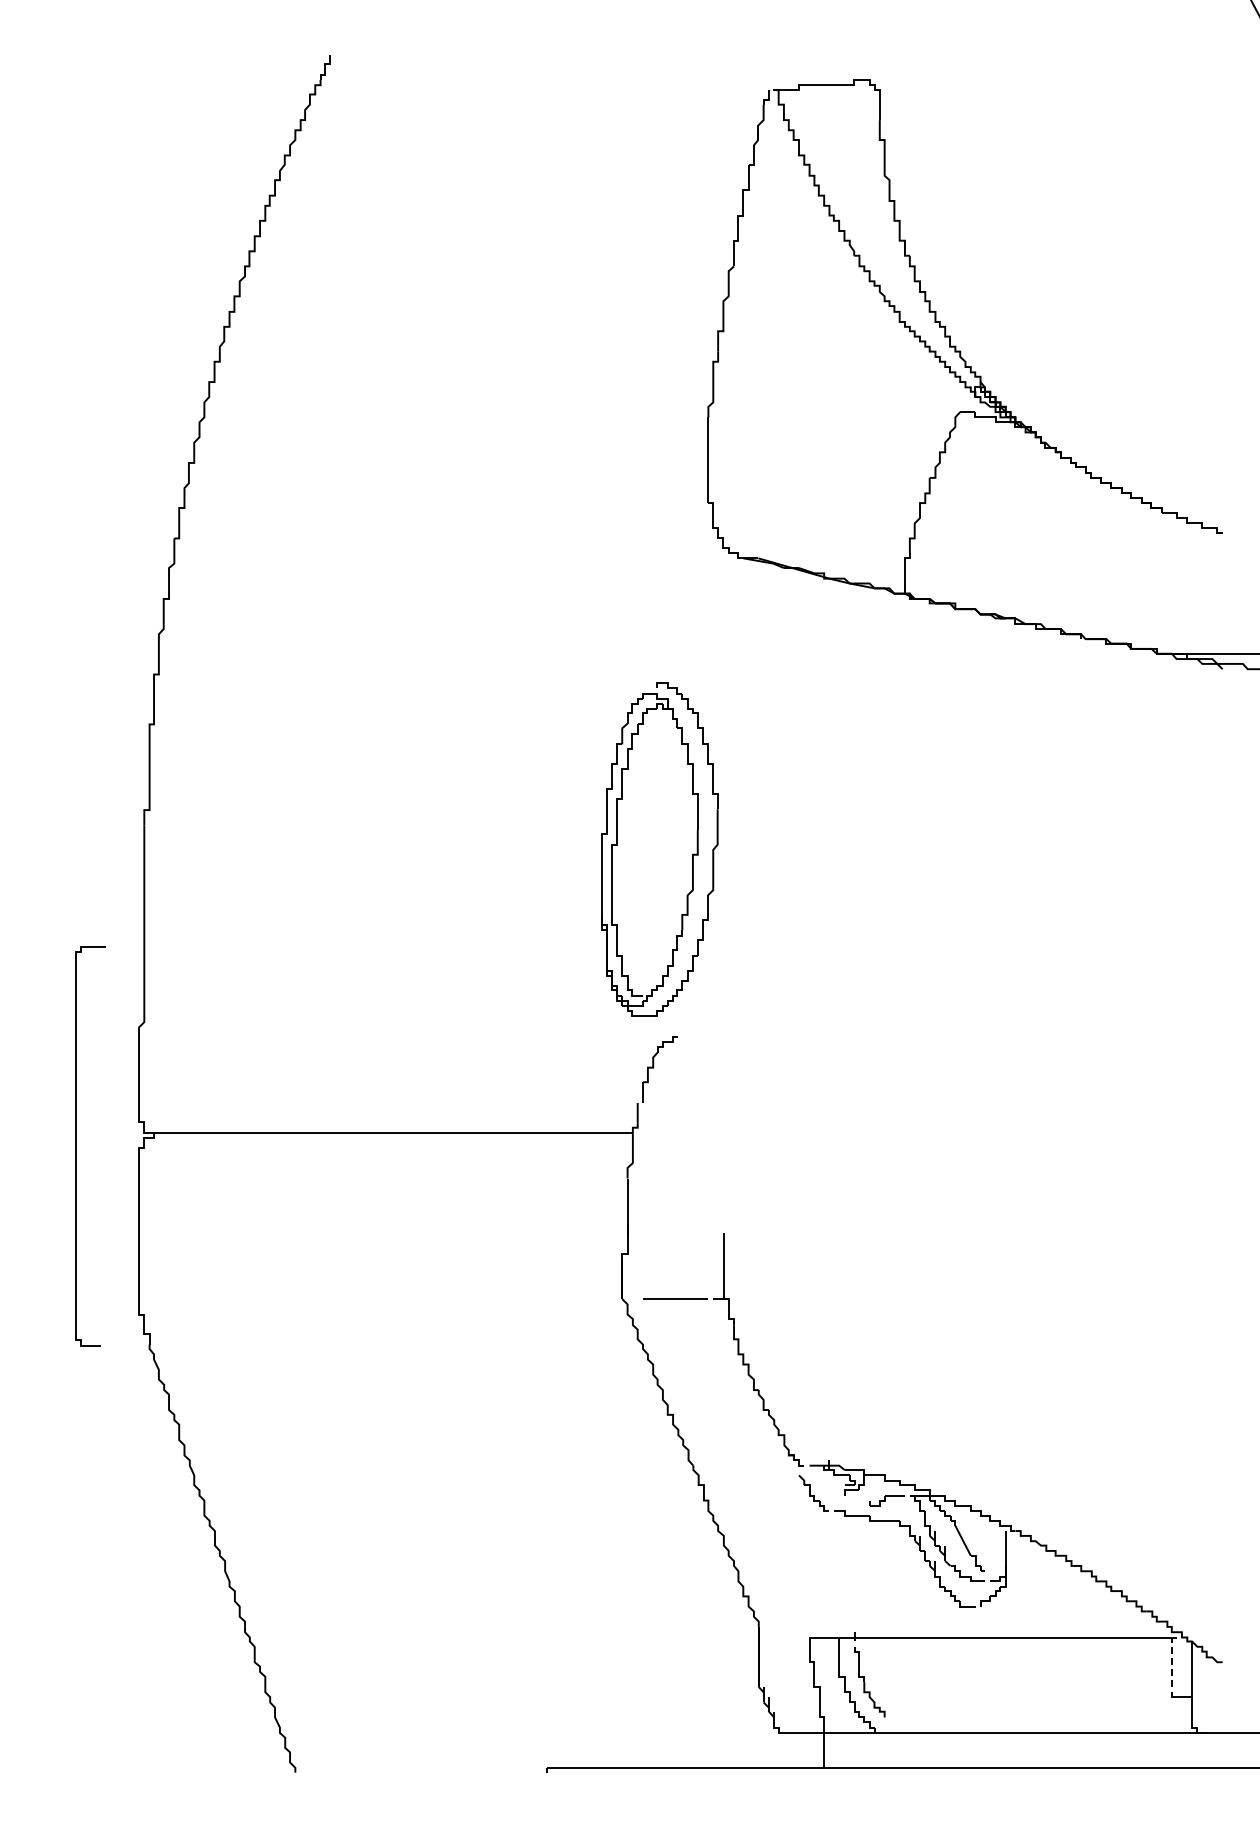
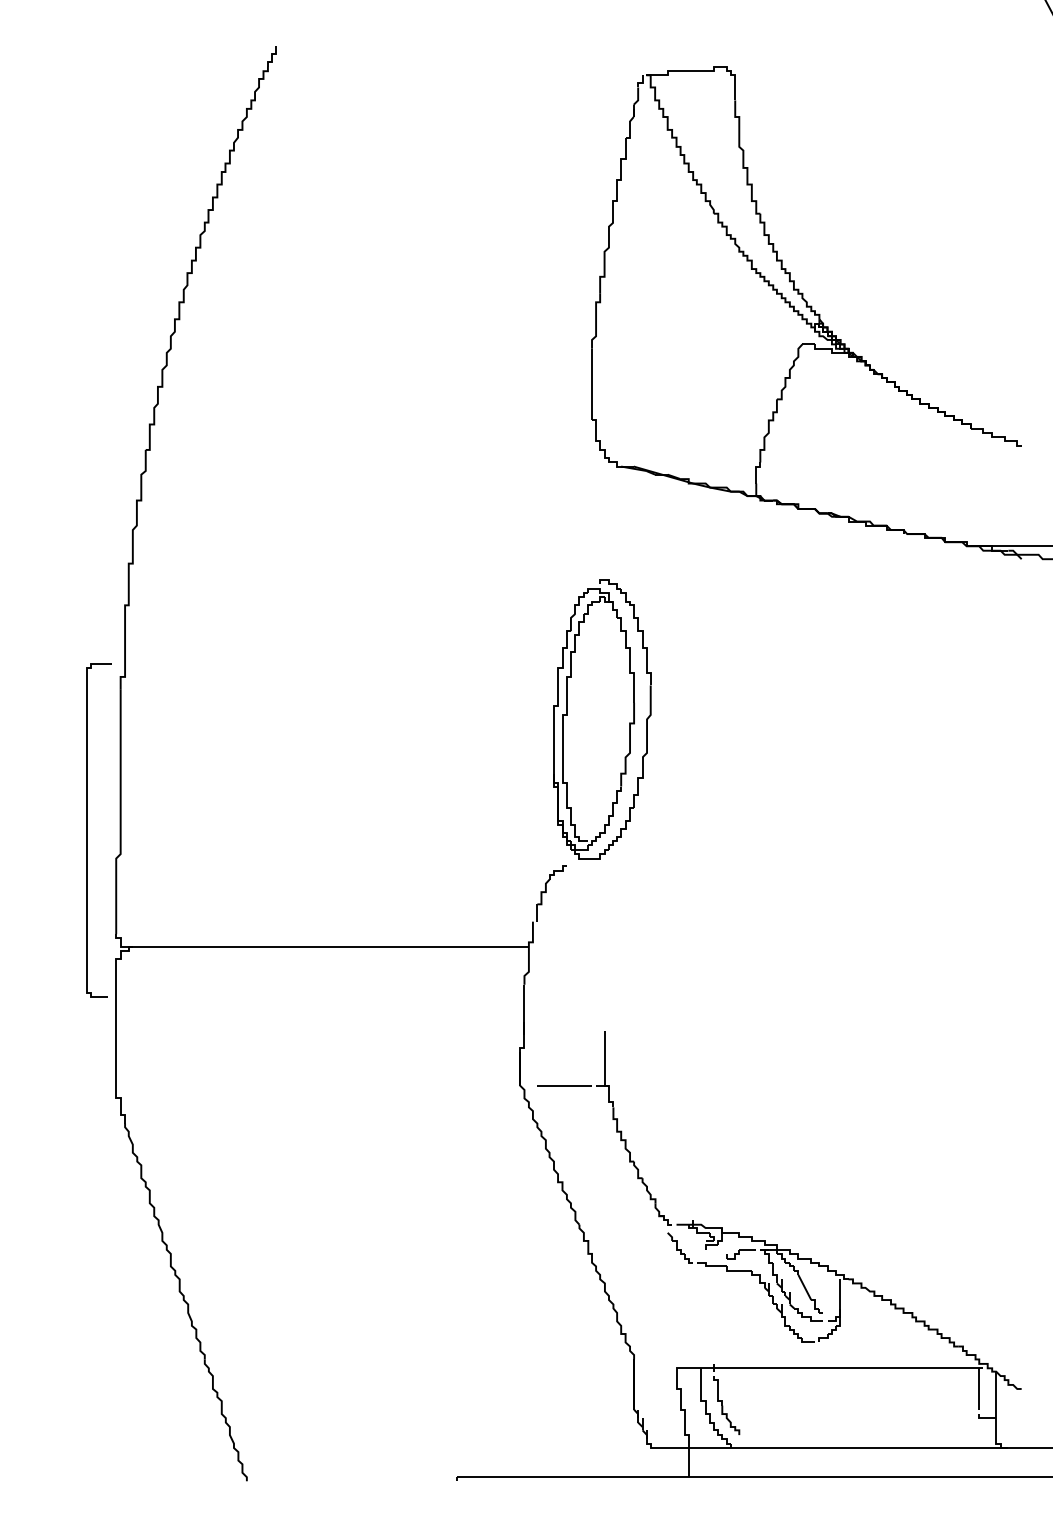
part: (659, 849) -> (602, 719), moved
part: (76, 1146) -> (87, 831), moved
line: (1171, 1662) -> (978, 1389), dashed -> solid

